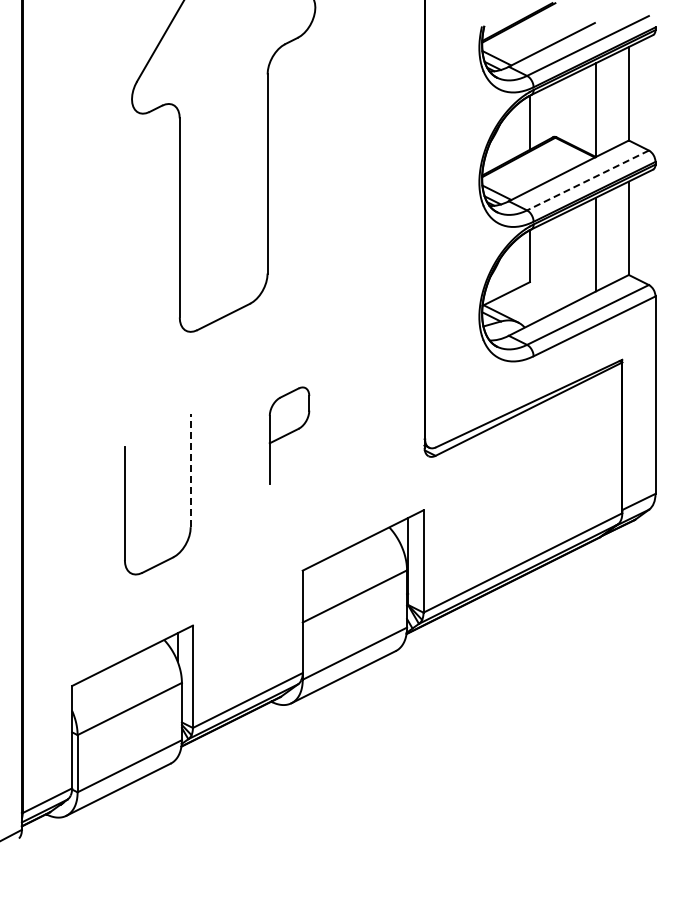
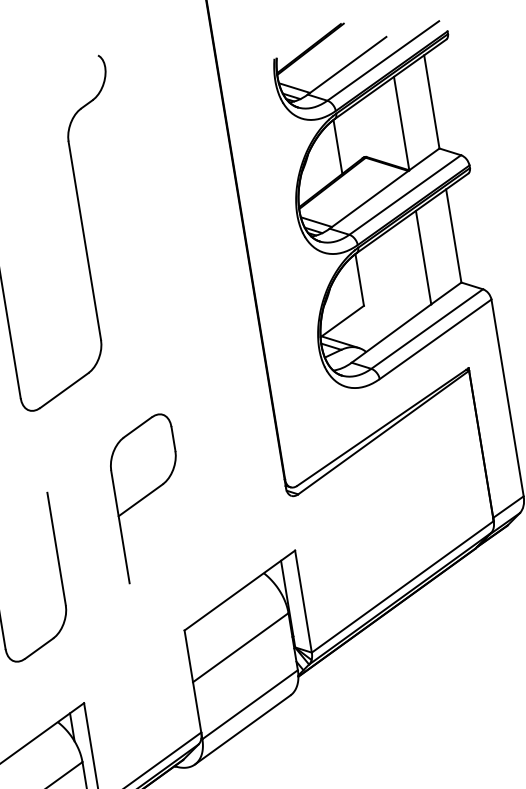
line: (588, 180) -> (405, 194), dashed -> solid
part: (289, 435) -> (149, 497), size x1.67
line: (190, 470) -> (56, 548), dashed -> solid

